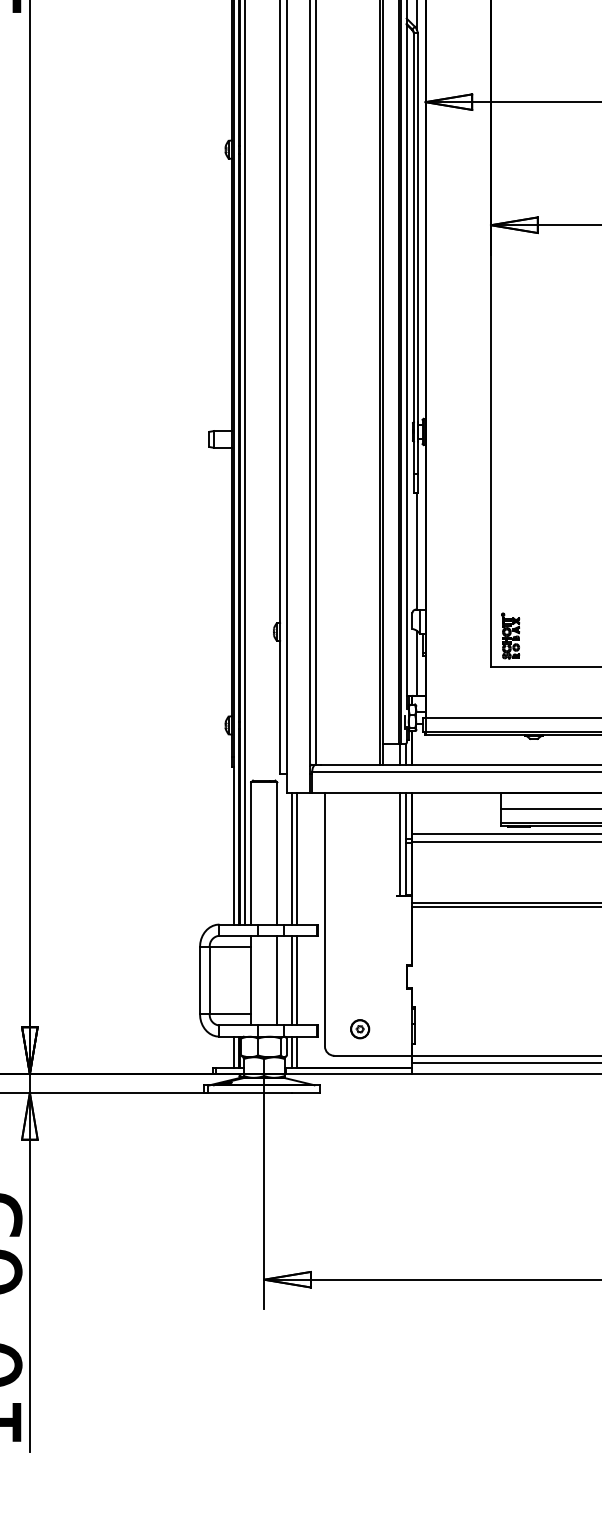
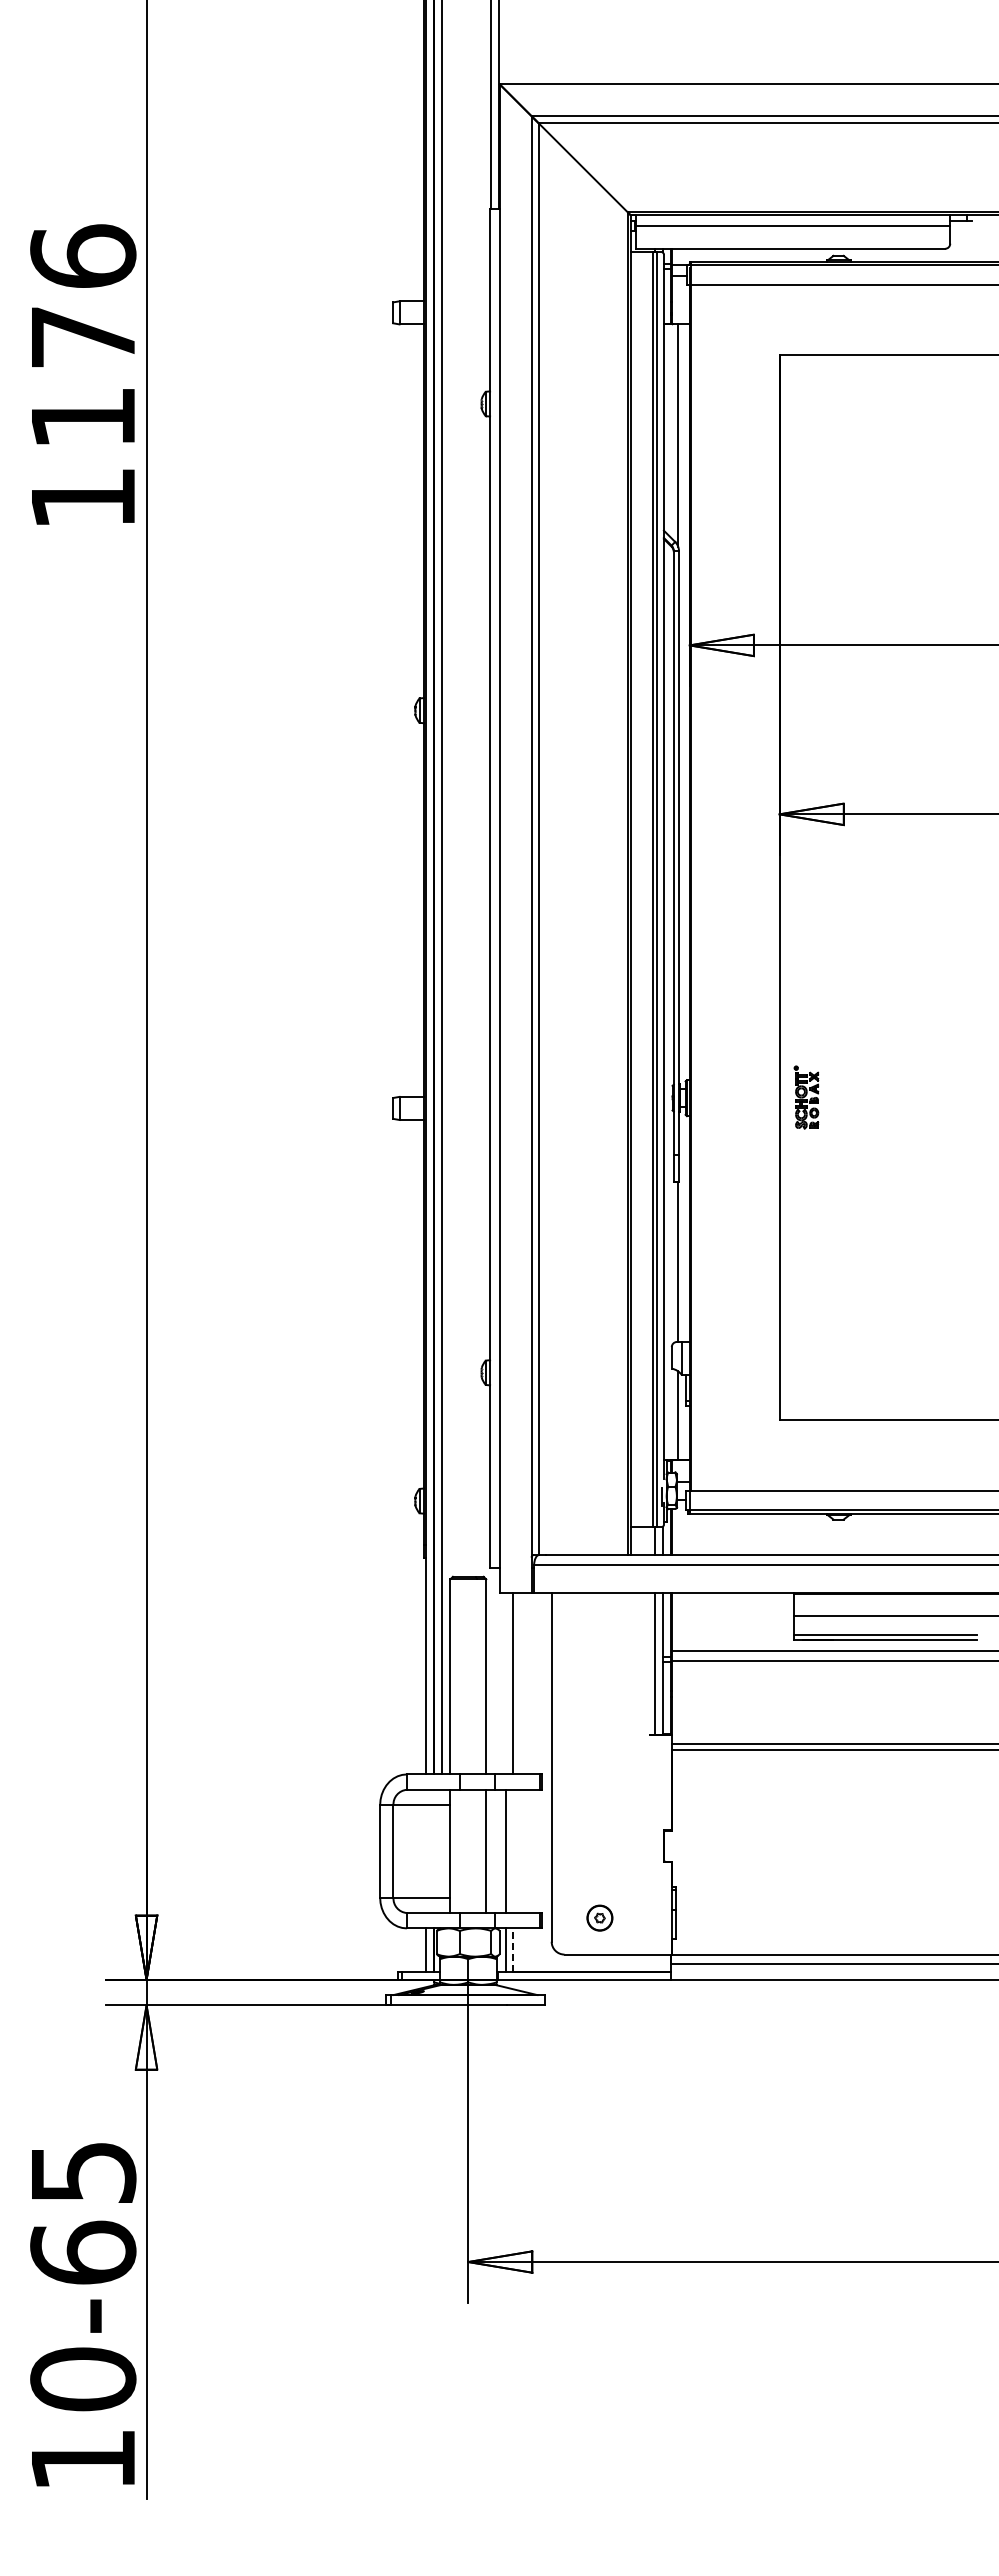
part: (510, 636) -> (806, 1097), moved
line: (291, 858) -> (505, 1683), removed
line: (297, 980) -> (513, 1851), removed
line: (297, 1052) -> (513, 1950), solid -> dashed

